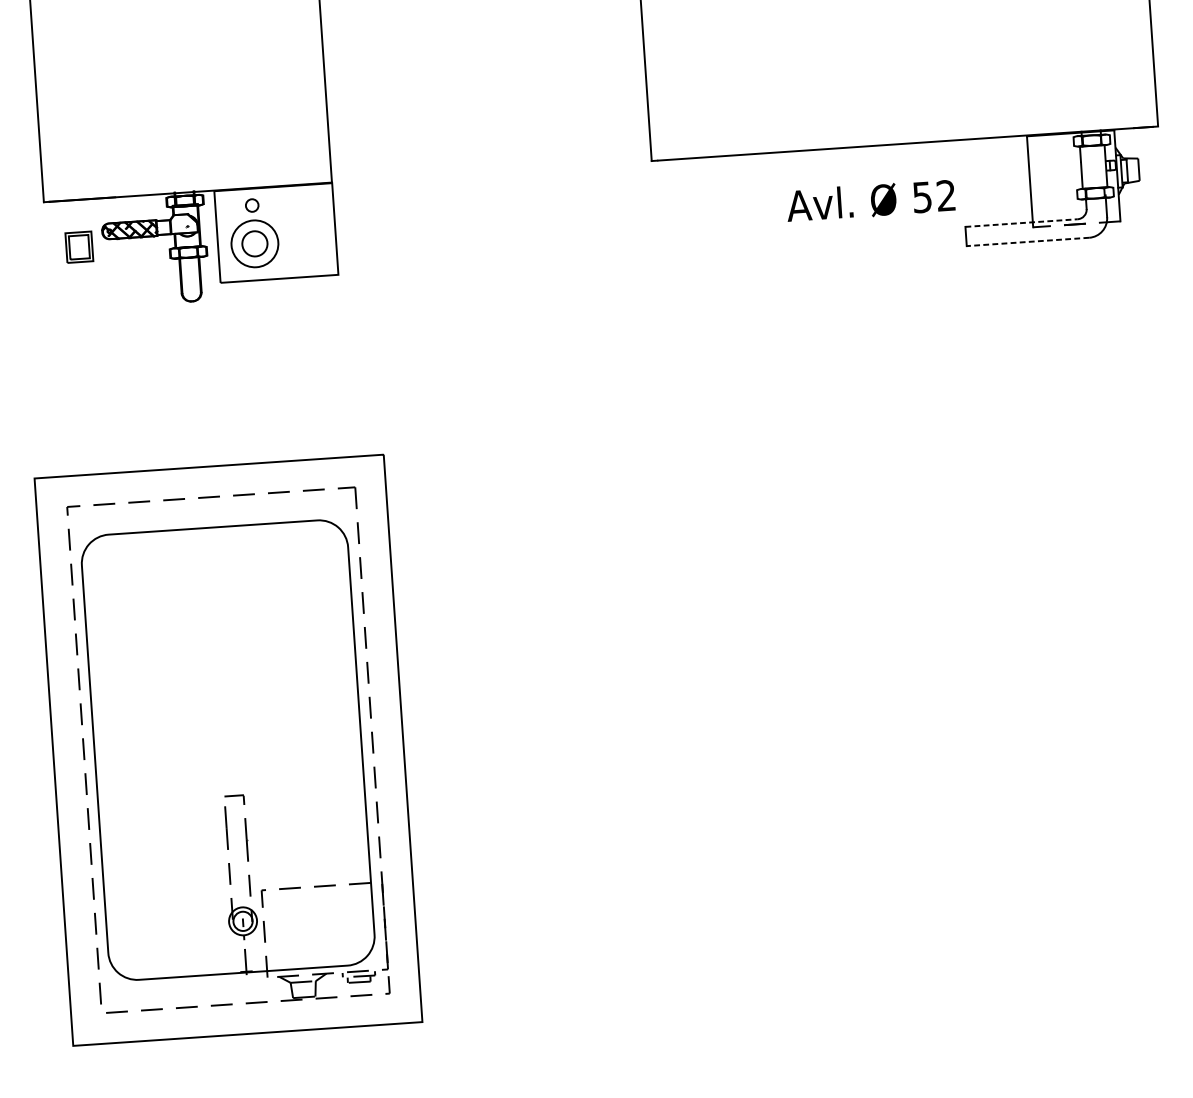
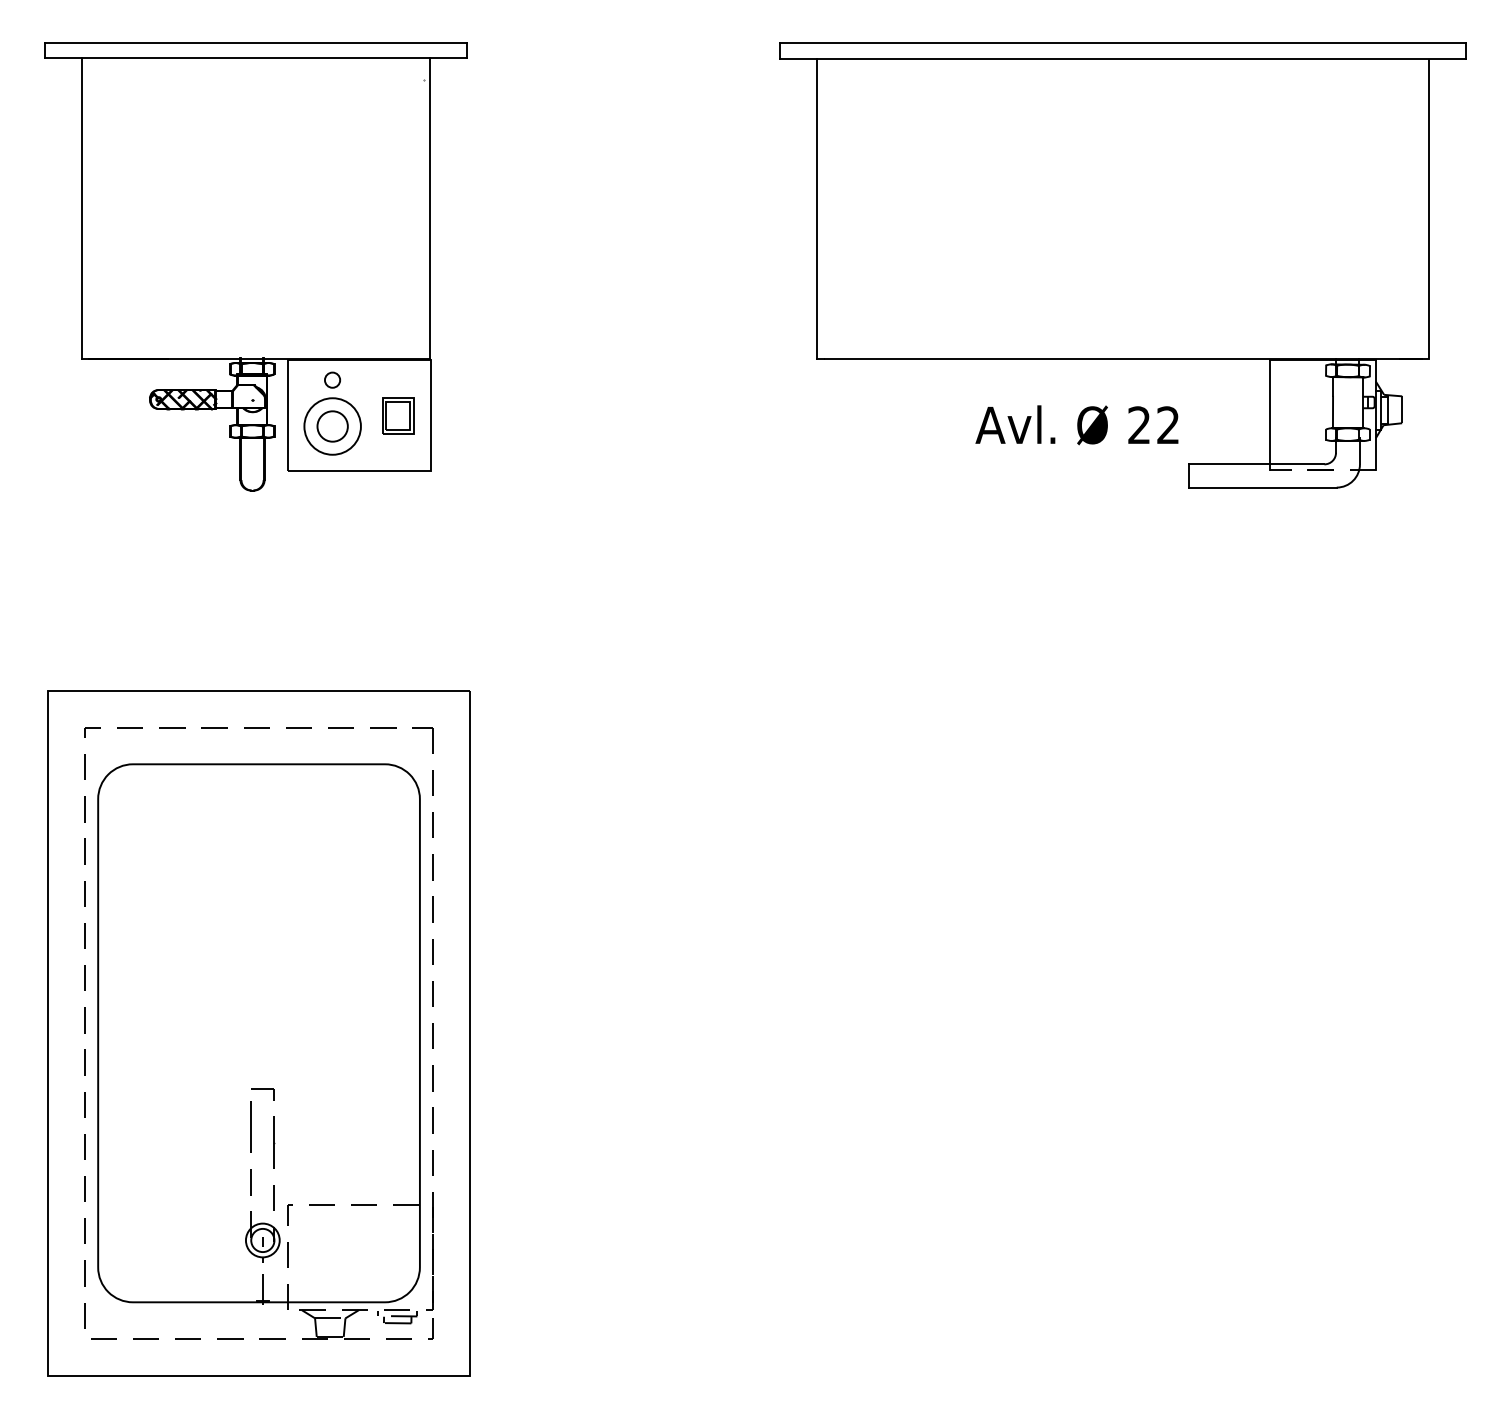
text: (921, 197) -> (1138, 425), 52 -> 22
line: (1021, 223) -> (1256, 464), dashed -> solid
line: (1027, 241) -> (1262, 487), dashed -> solid
part: (79, 246) -> (398, 415), moved

